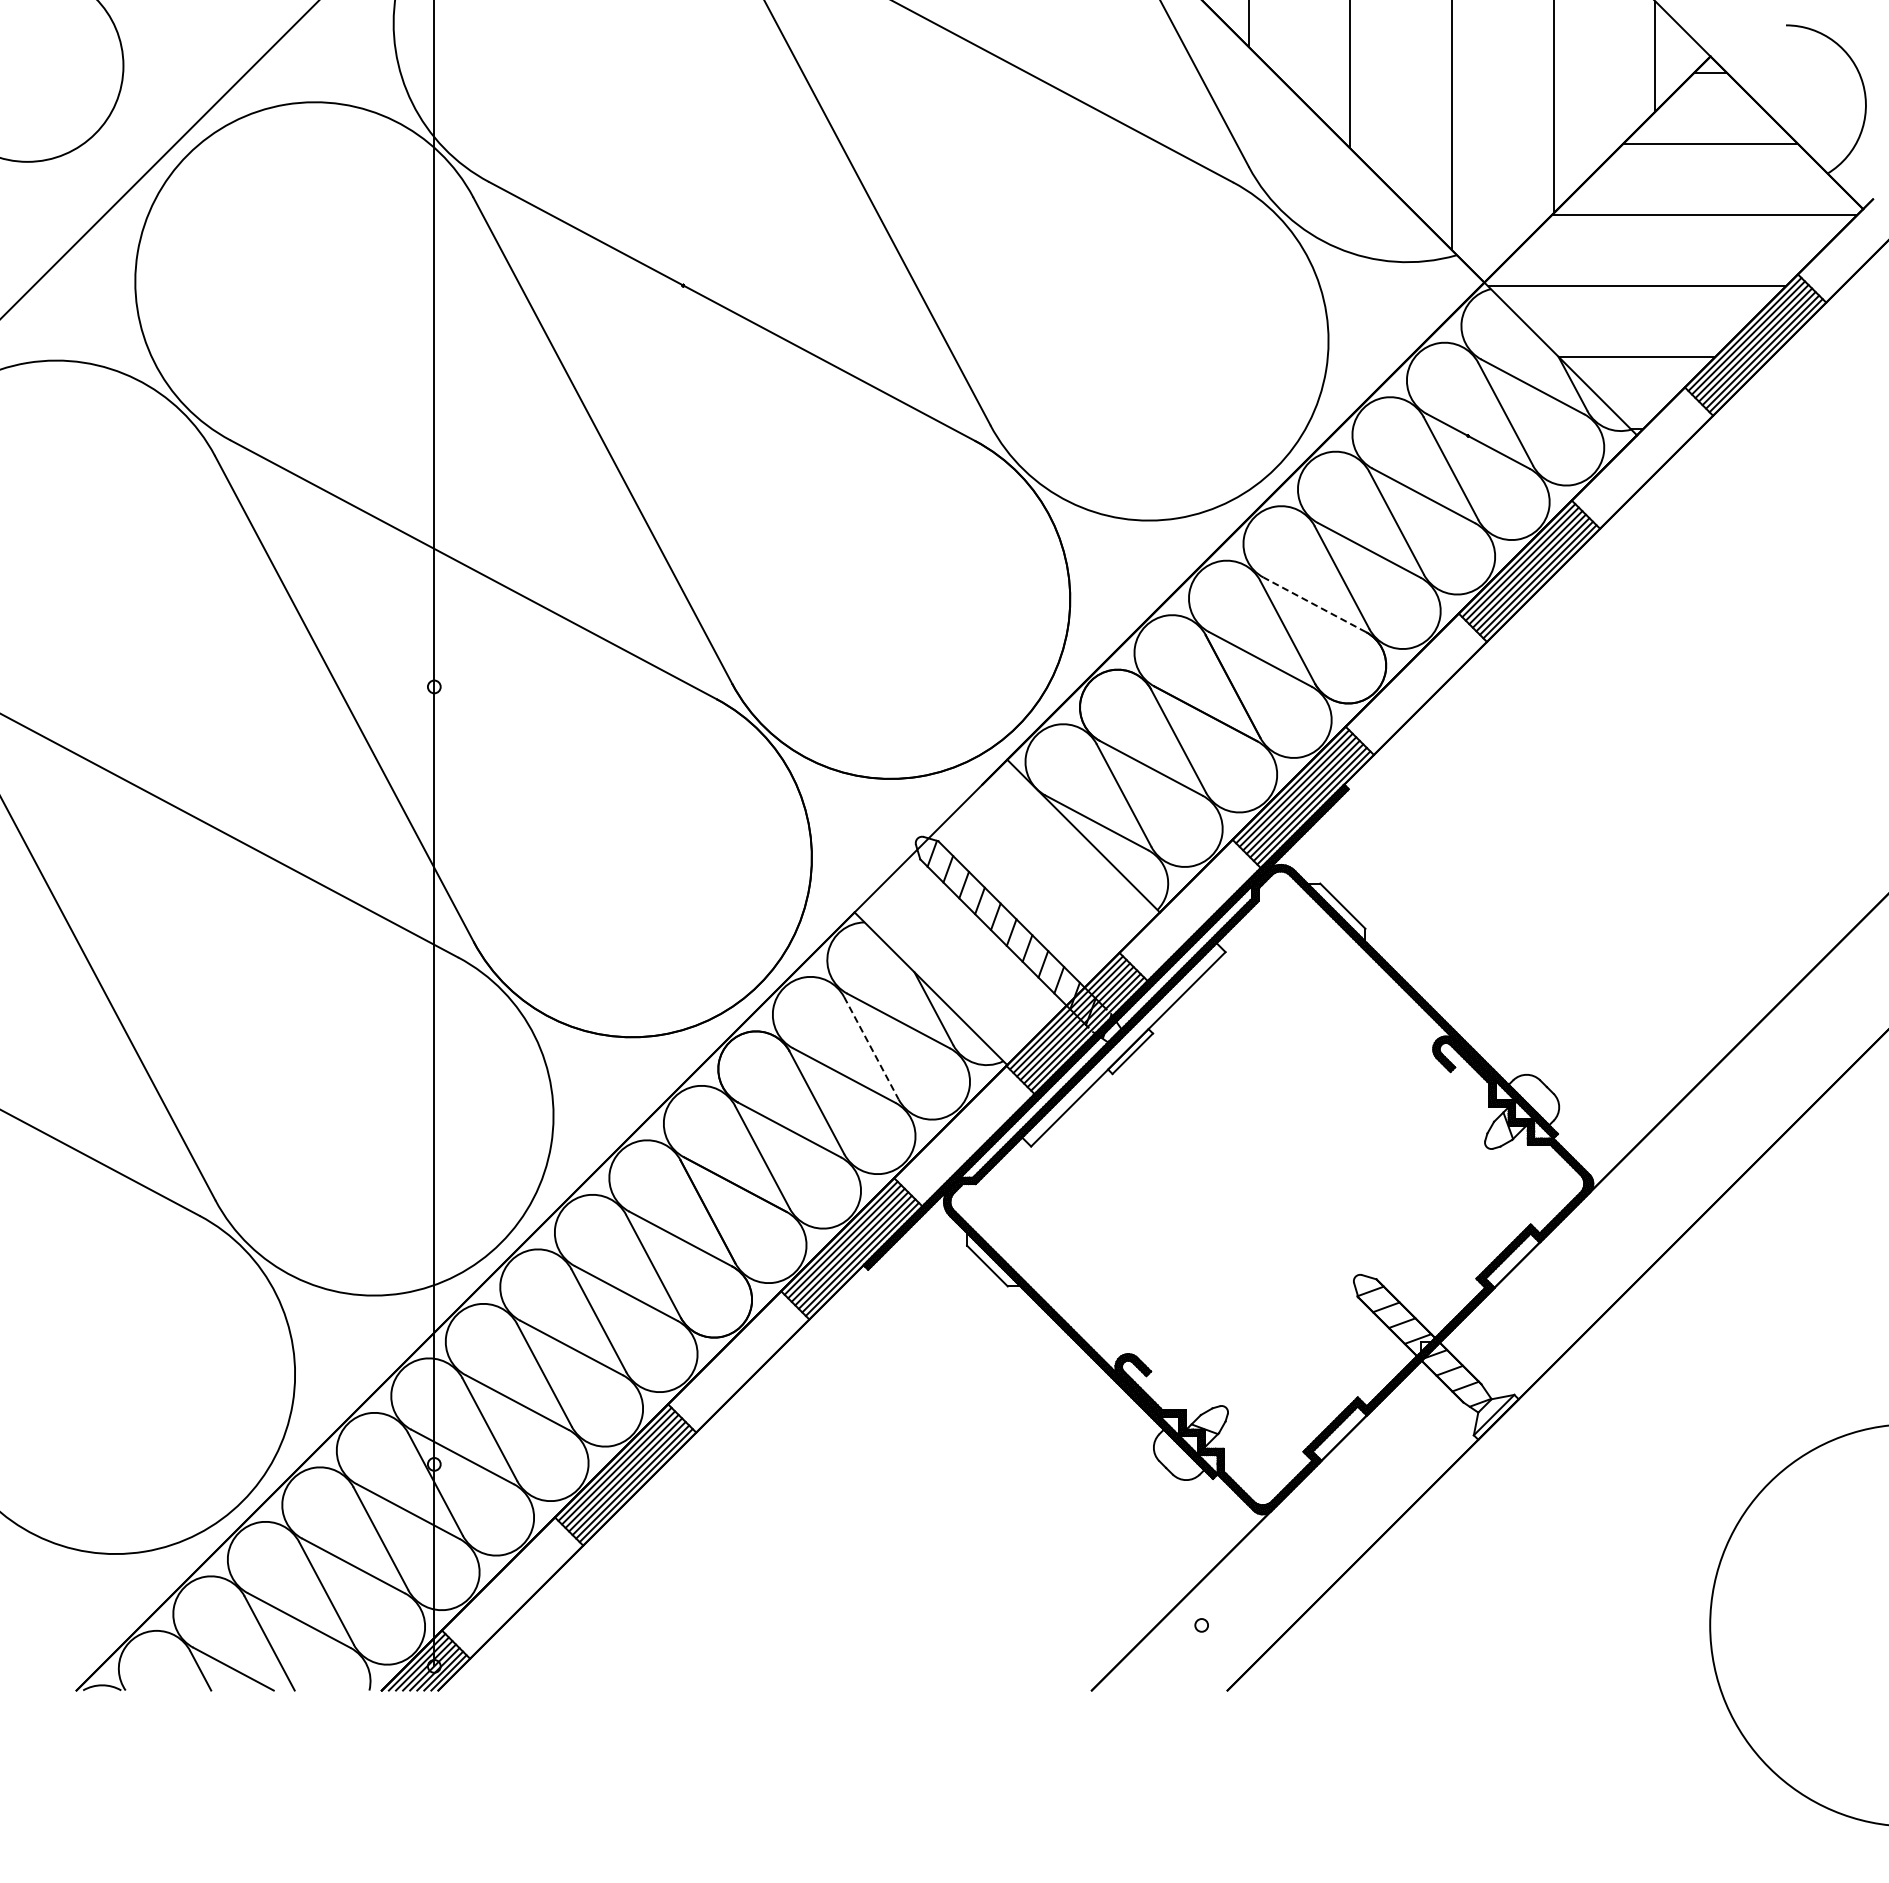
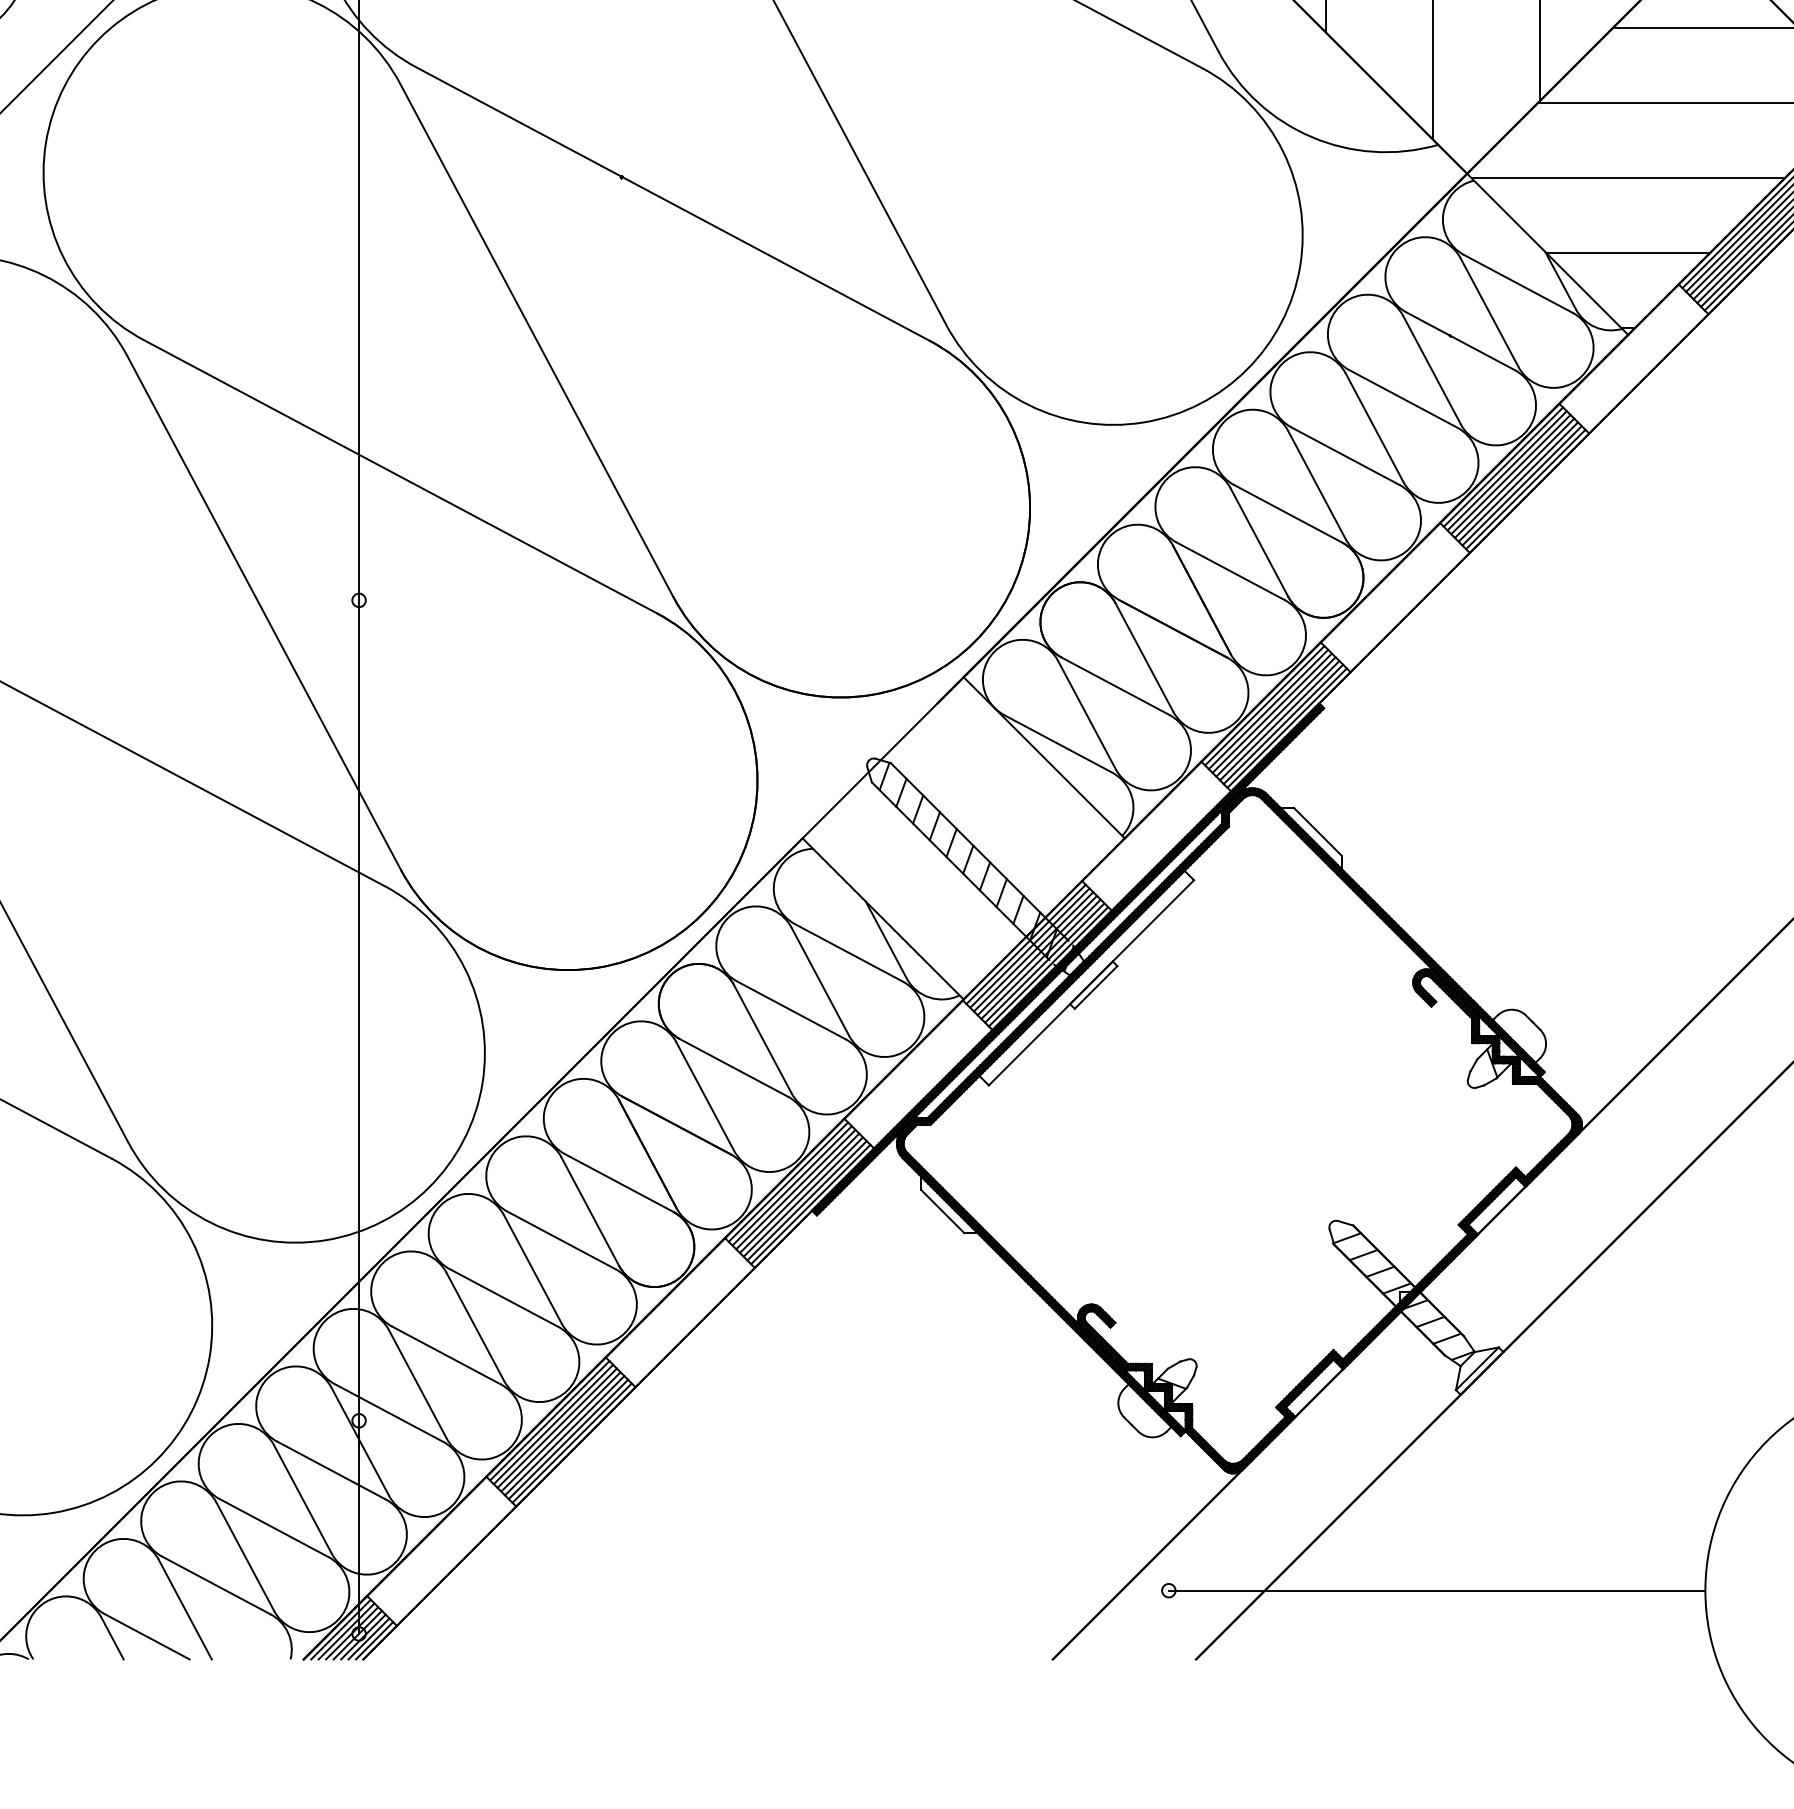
line: (1314, 604) -> (1287, 513), dashed -> solid
line: (871, 1048) -> (820, 981), dashed -> solid
line: (1455, 1625) -> (1436, 1590), added

